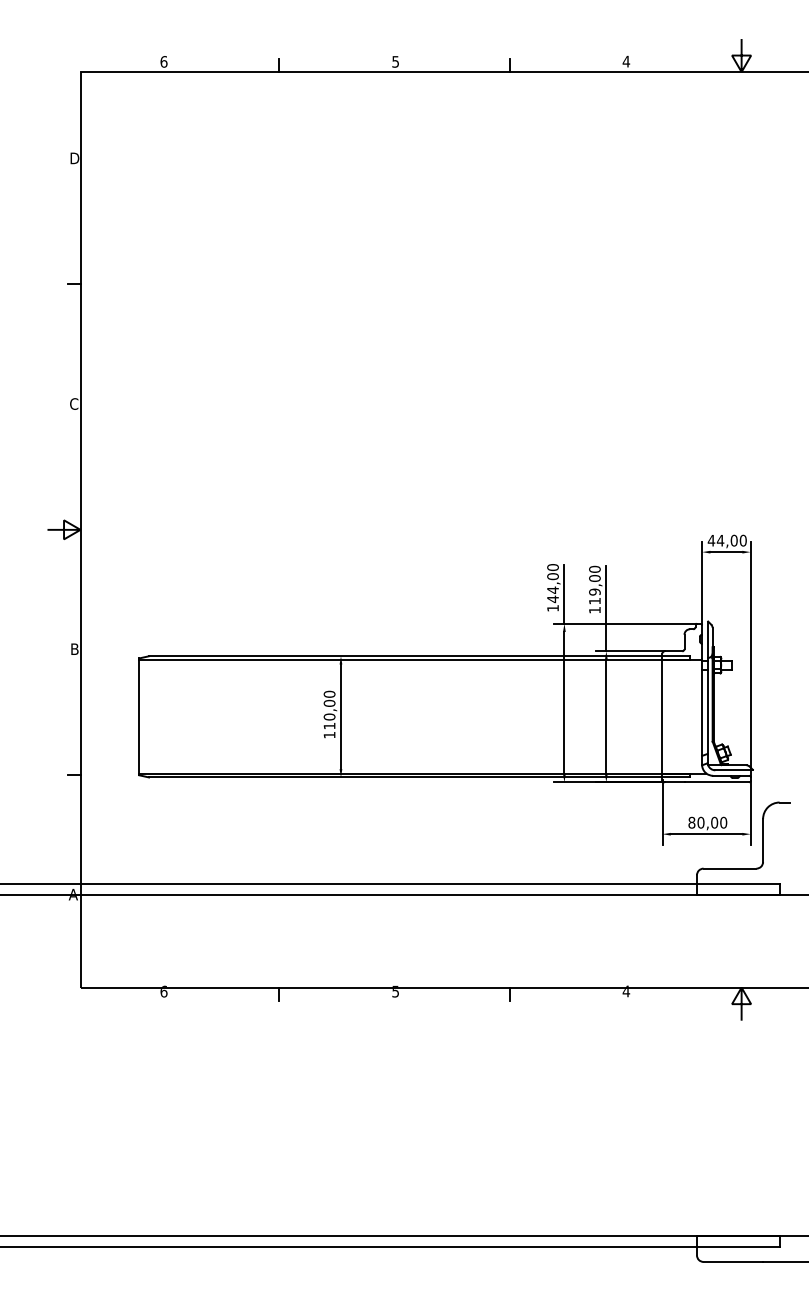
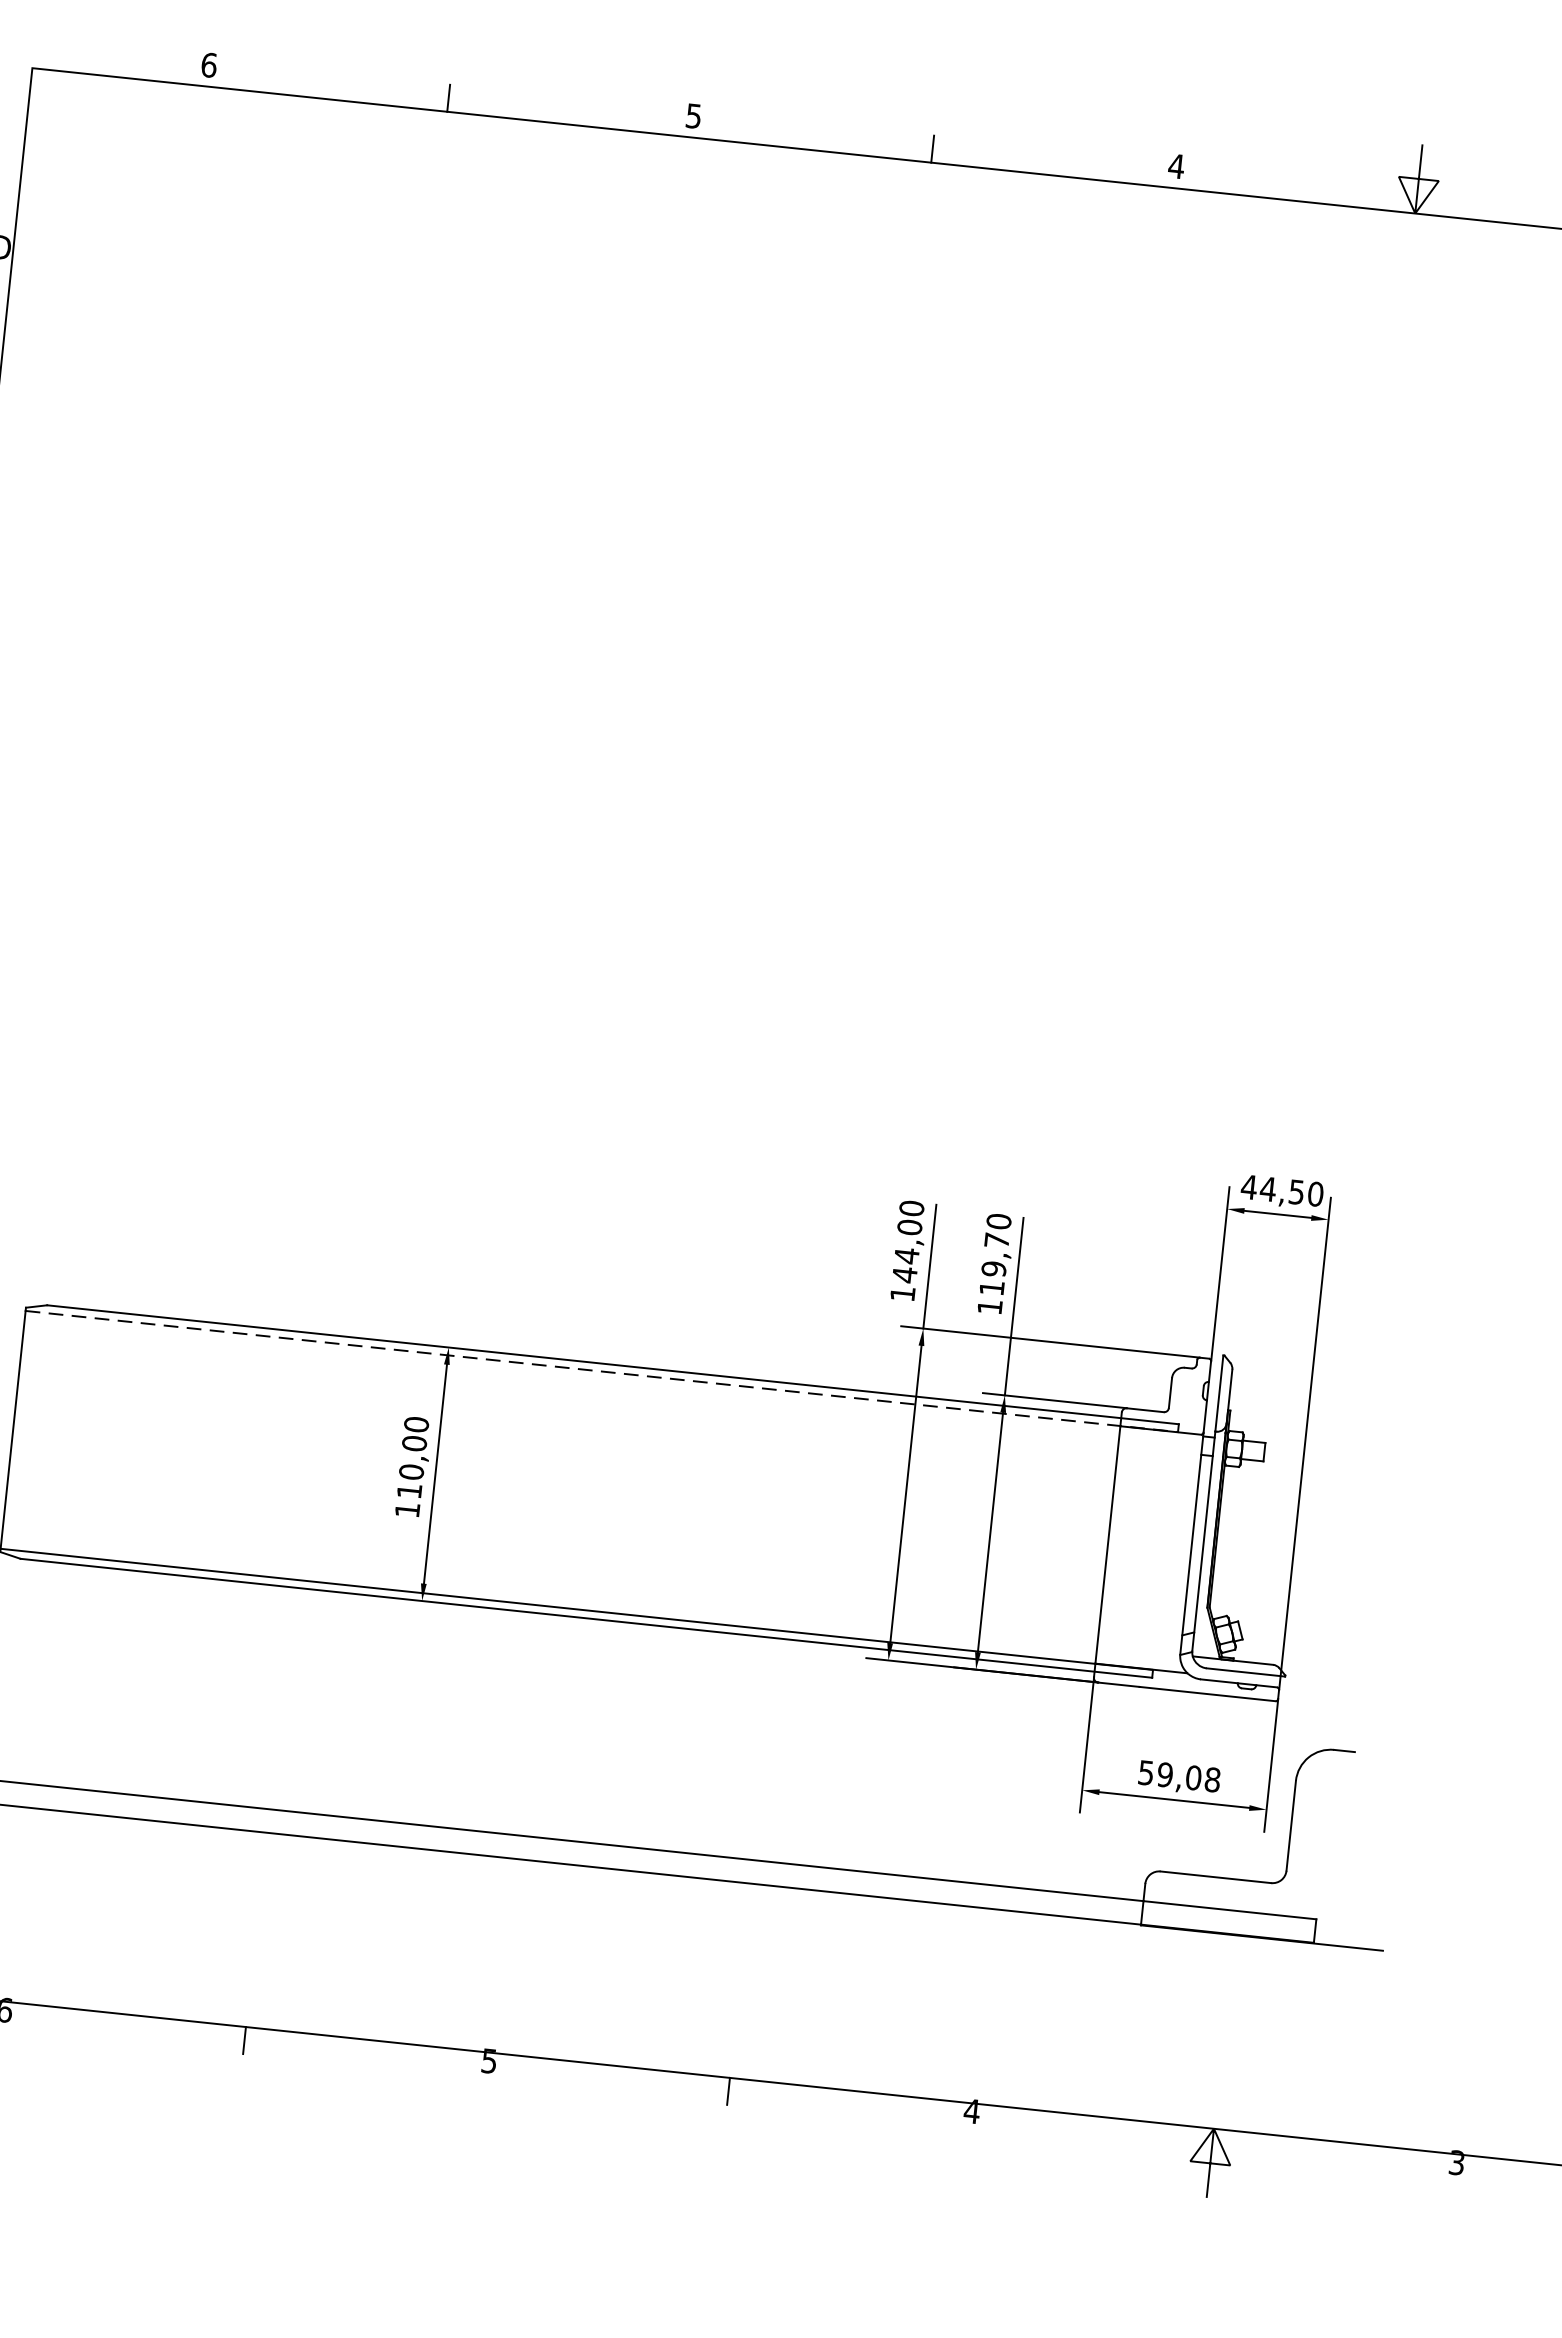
text: (733, 540) -> (1295, 1191), 44,00 -> 44,50
text: (594, 578) -> (996, 1240), 119,00 -> 119,70
line: (415, 660) -> (603, 1372), solid -> dashed
text: (707, 822) -> (1178, 1775), 80,00 -> 59,08

